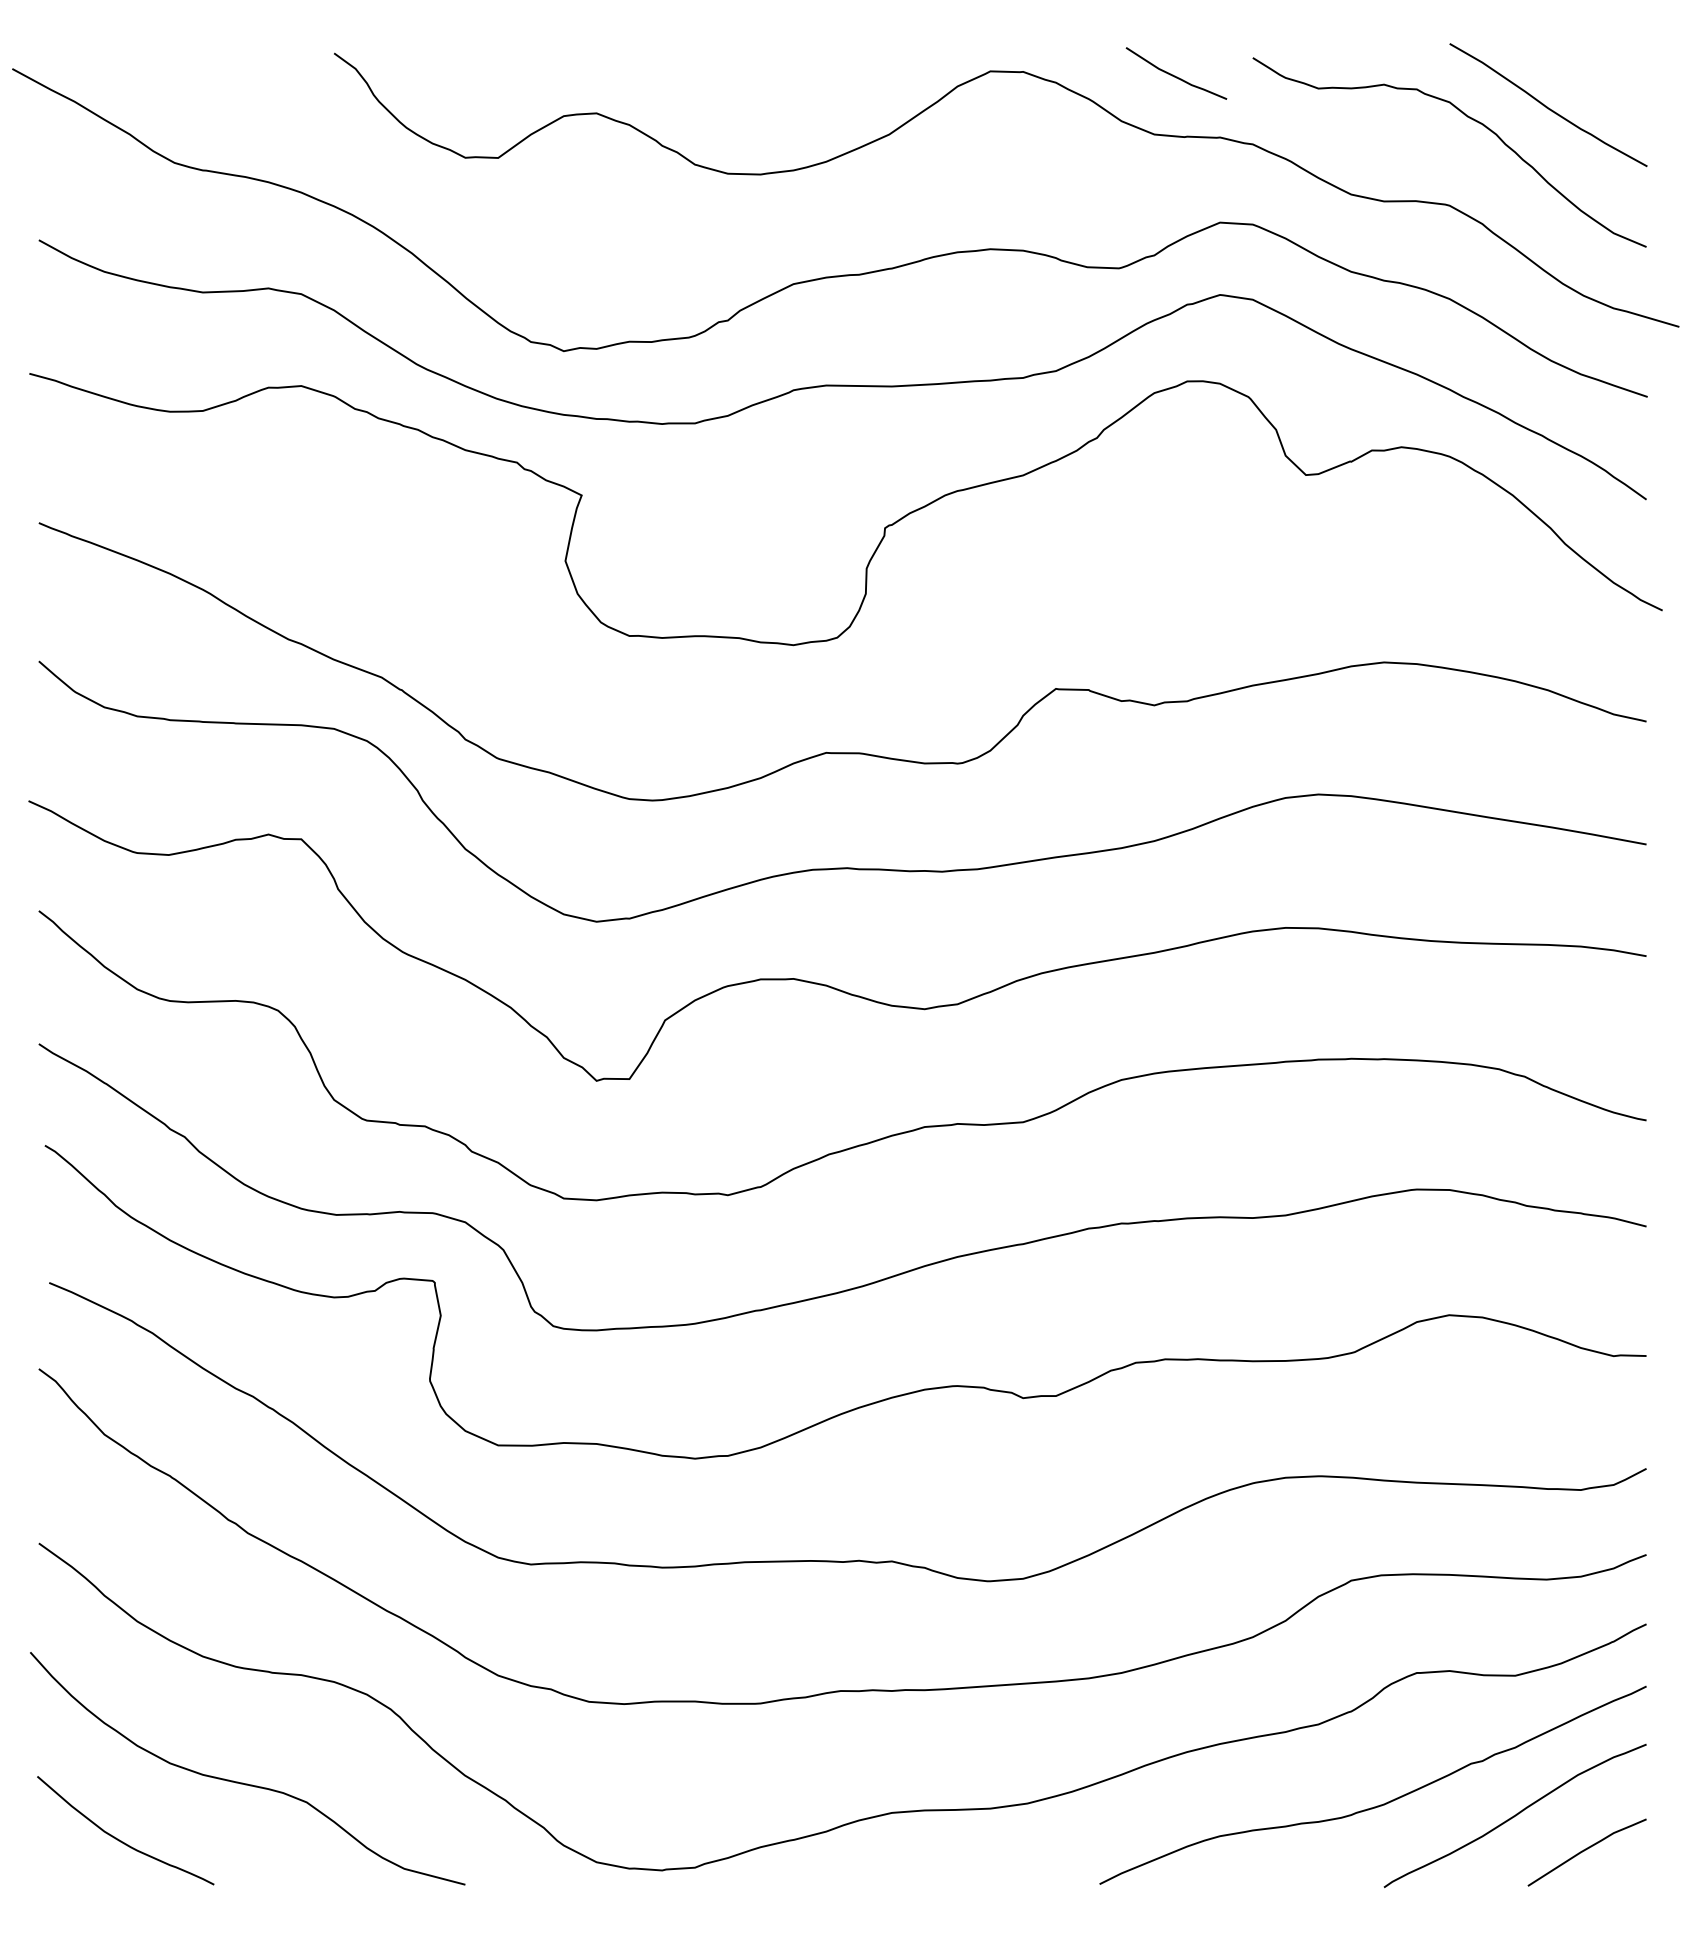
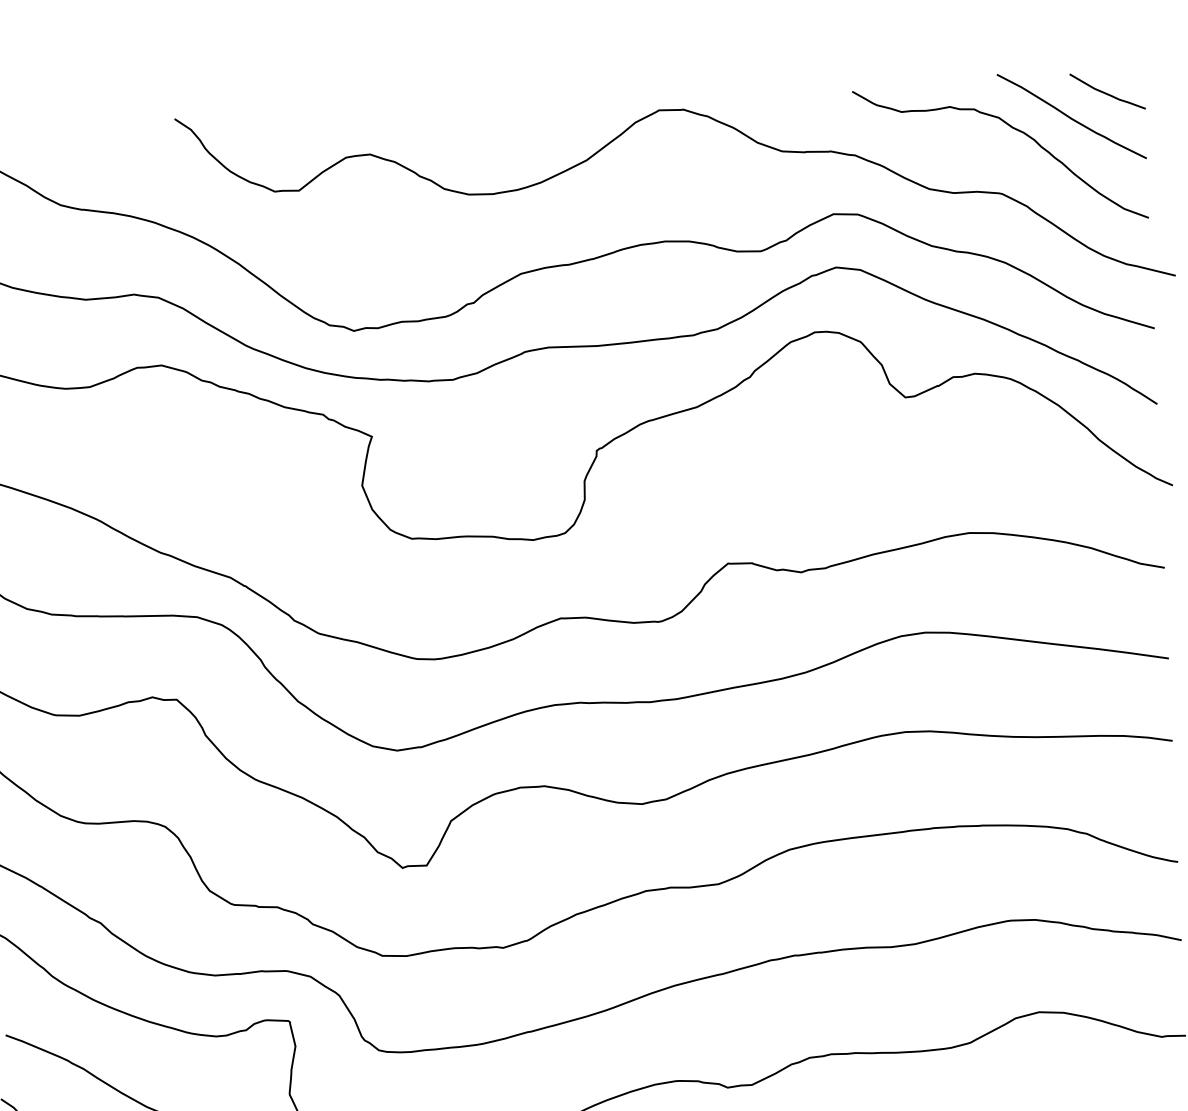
curve: (1175, 75) -> (1106, 93), moved

